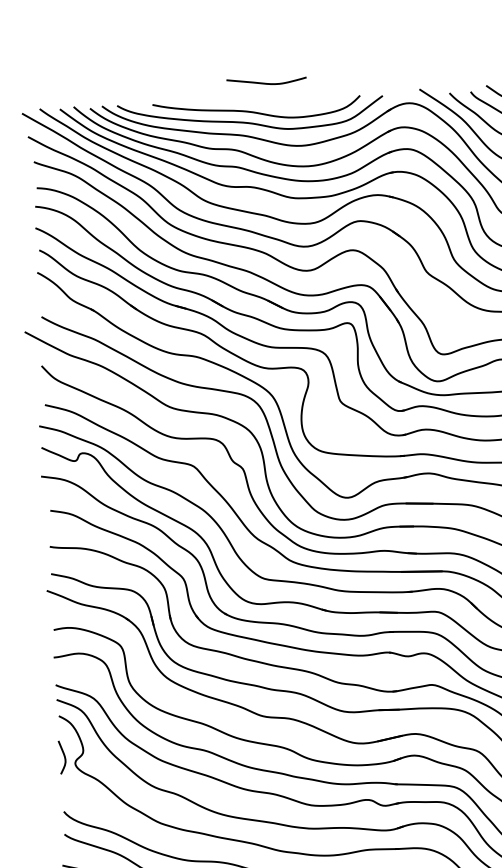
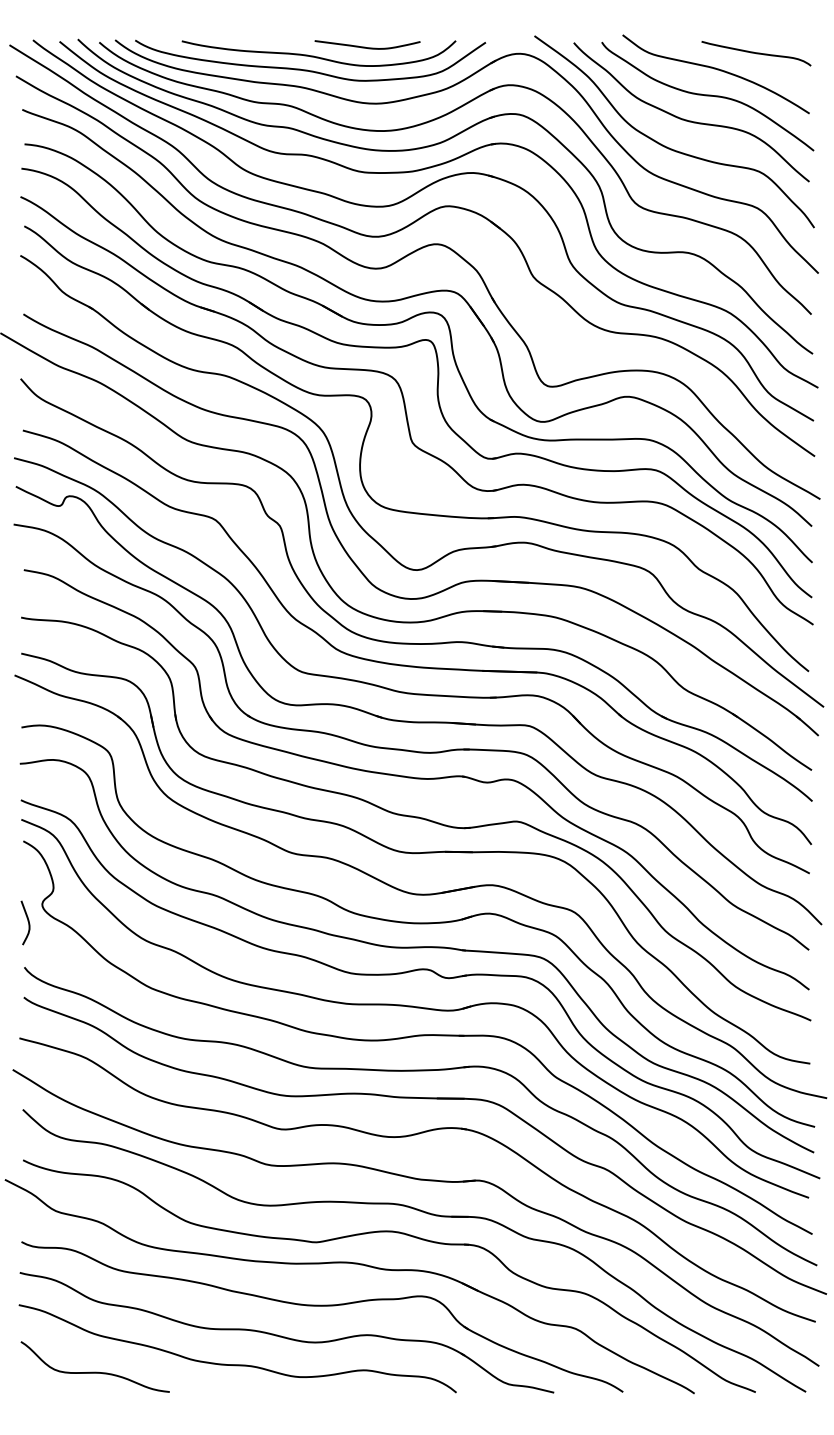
curve: (265, 82) -> (365, 46), moved
curve: (63, 756) -> (27, 921), moved

